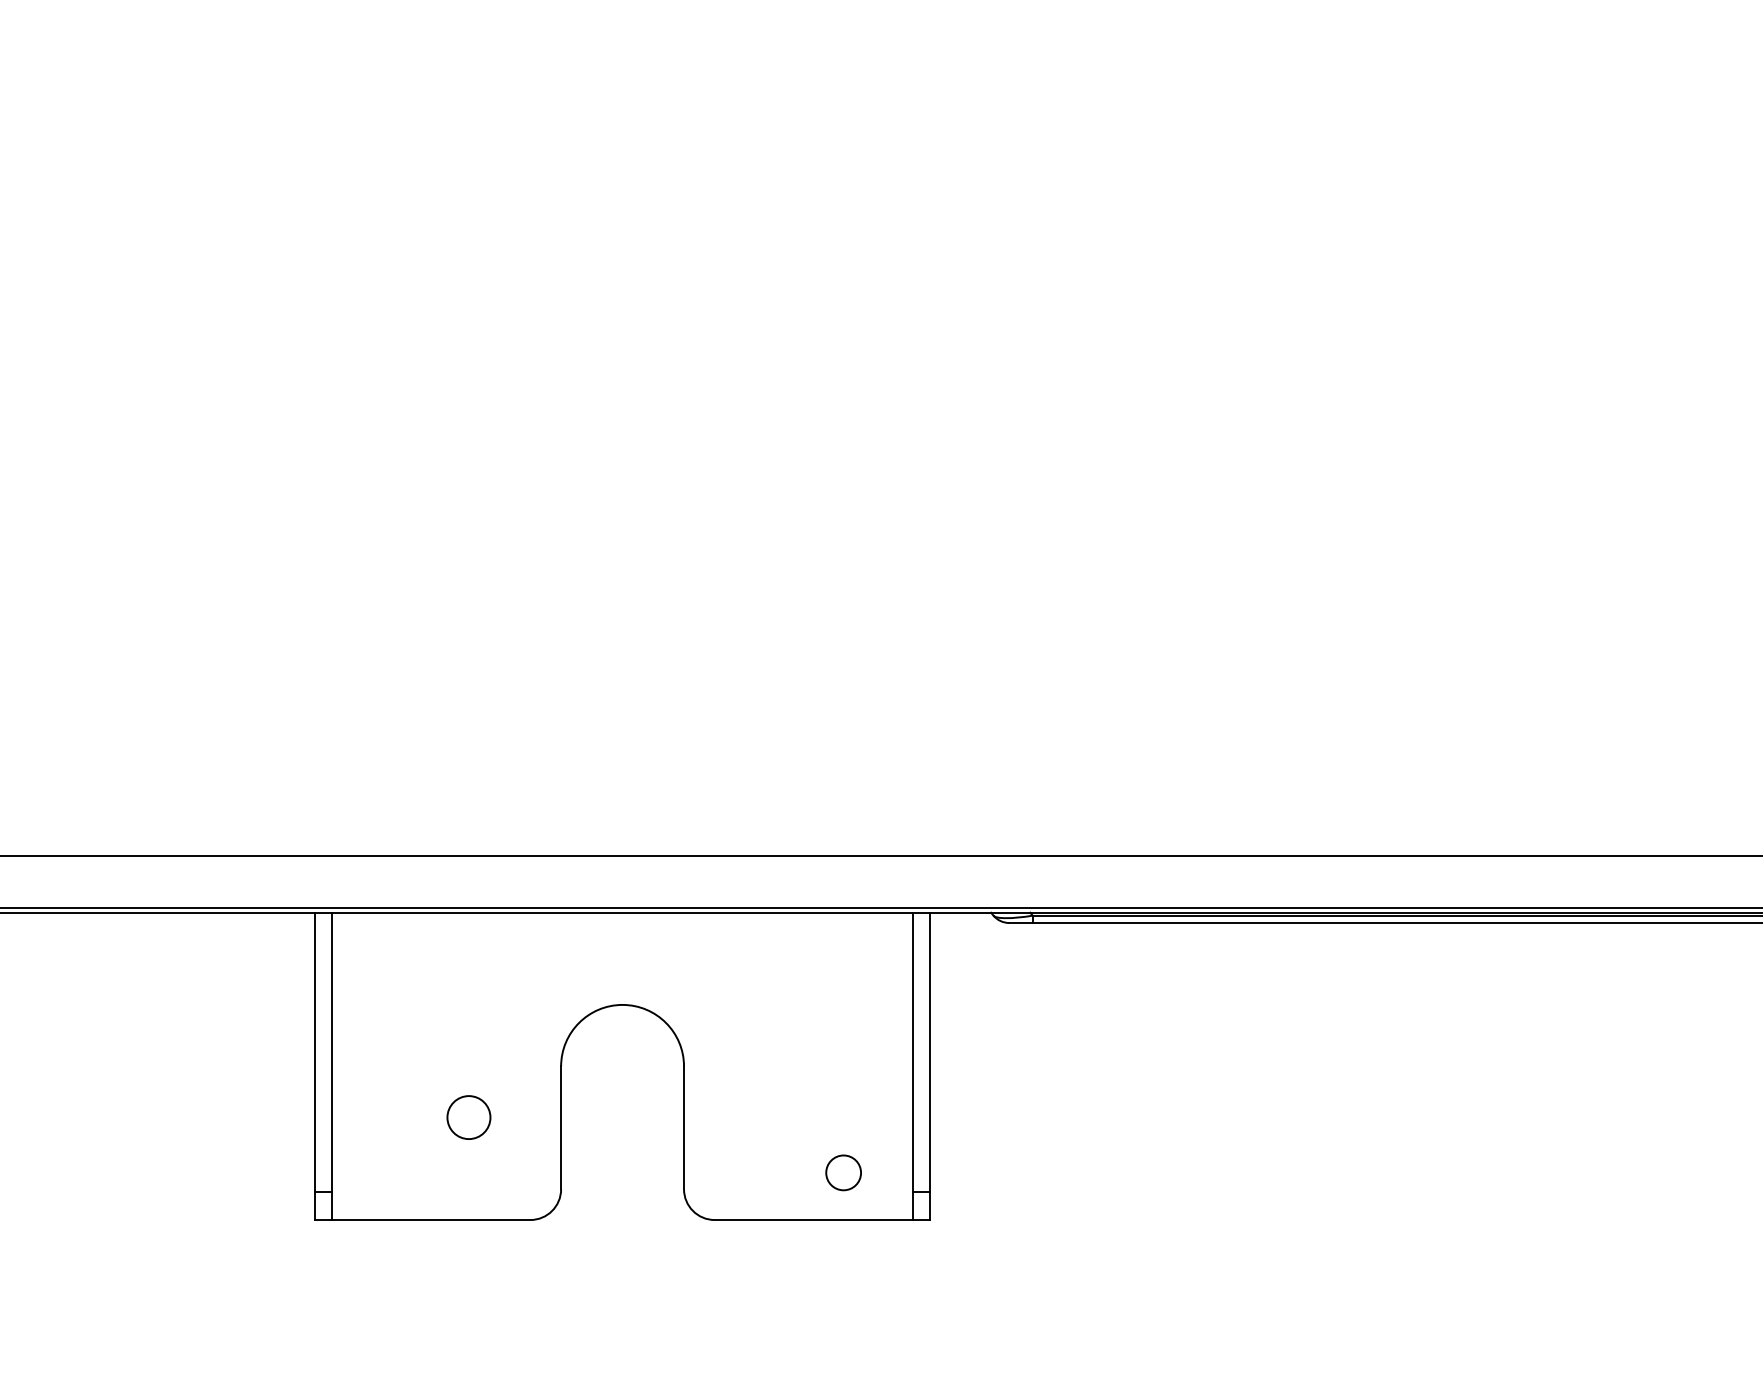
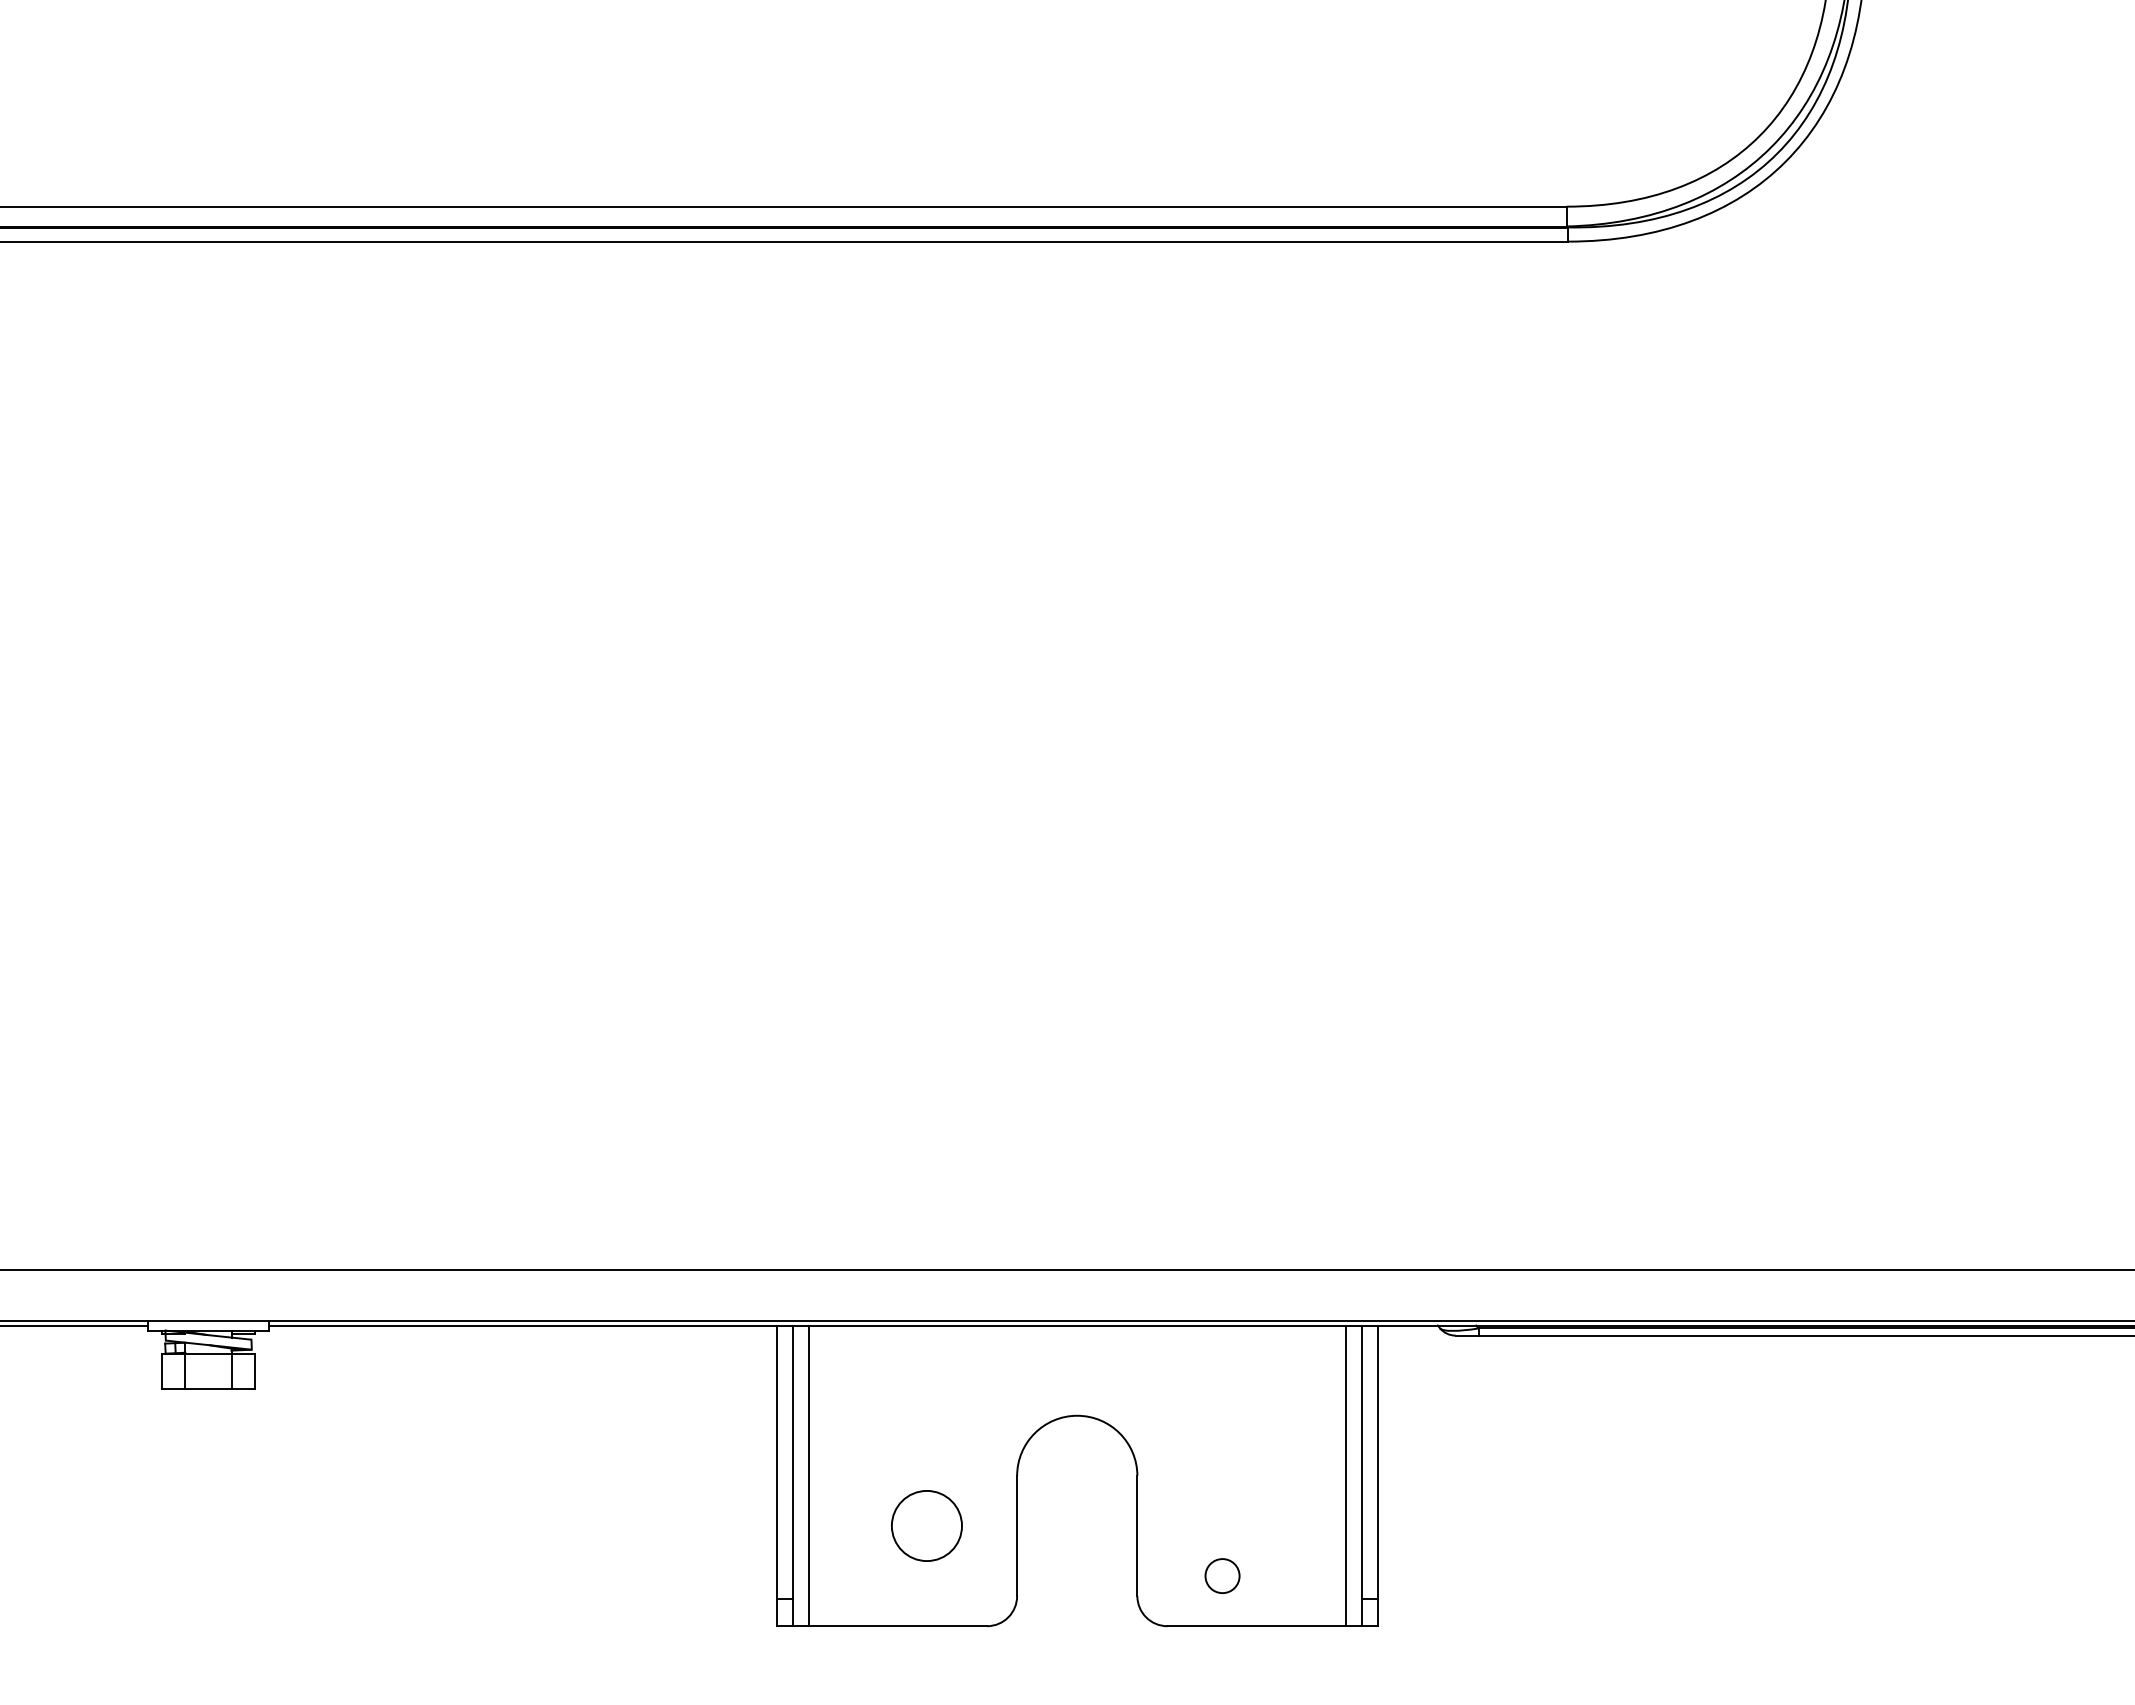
line: (347, 1065) -> (808, 1475), added
line: (896, 1065) -> (1345, 1475), added
circle: (468, 1117) -> (926, 1525), size x1.67
circle: (843, 1172) -> (1222, 1575), moved

